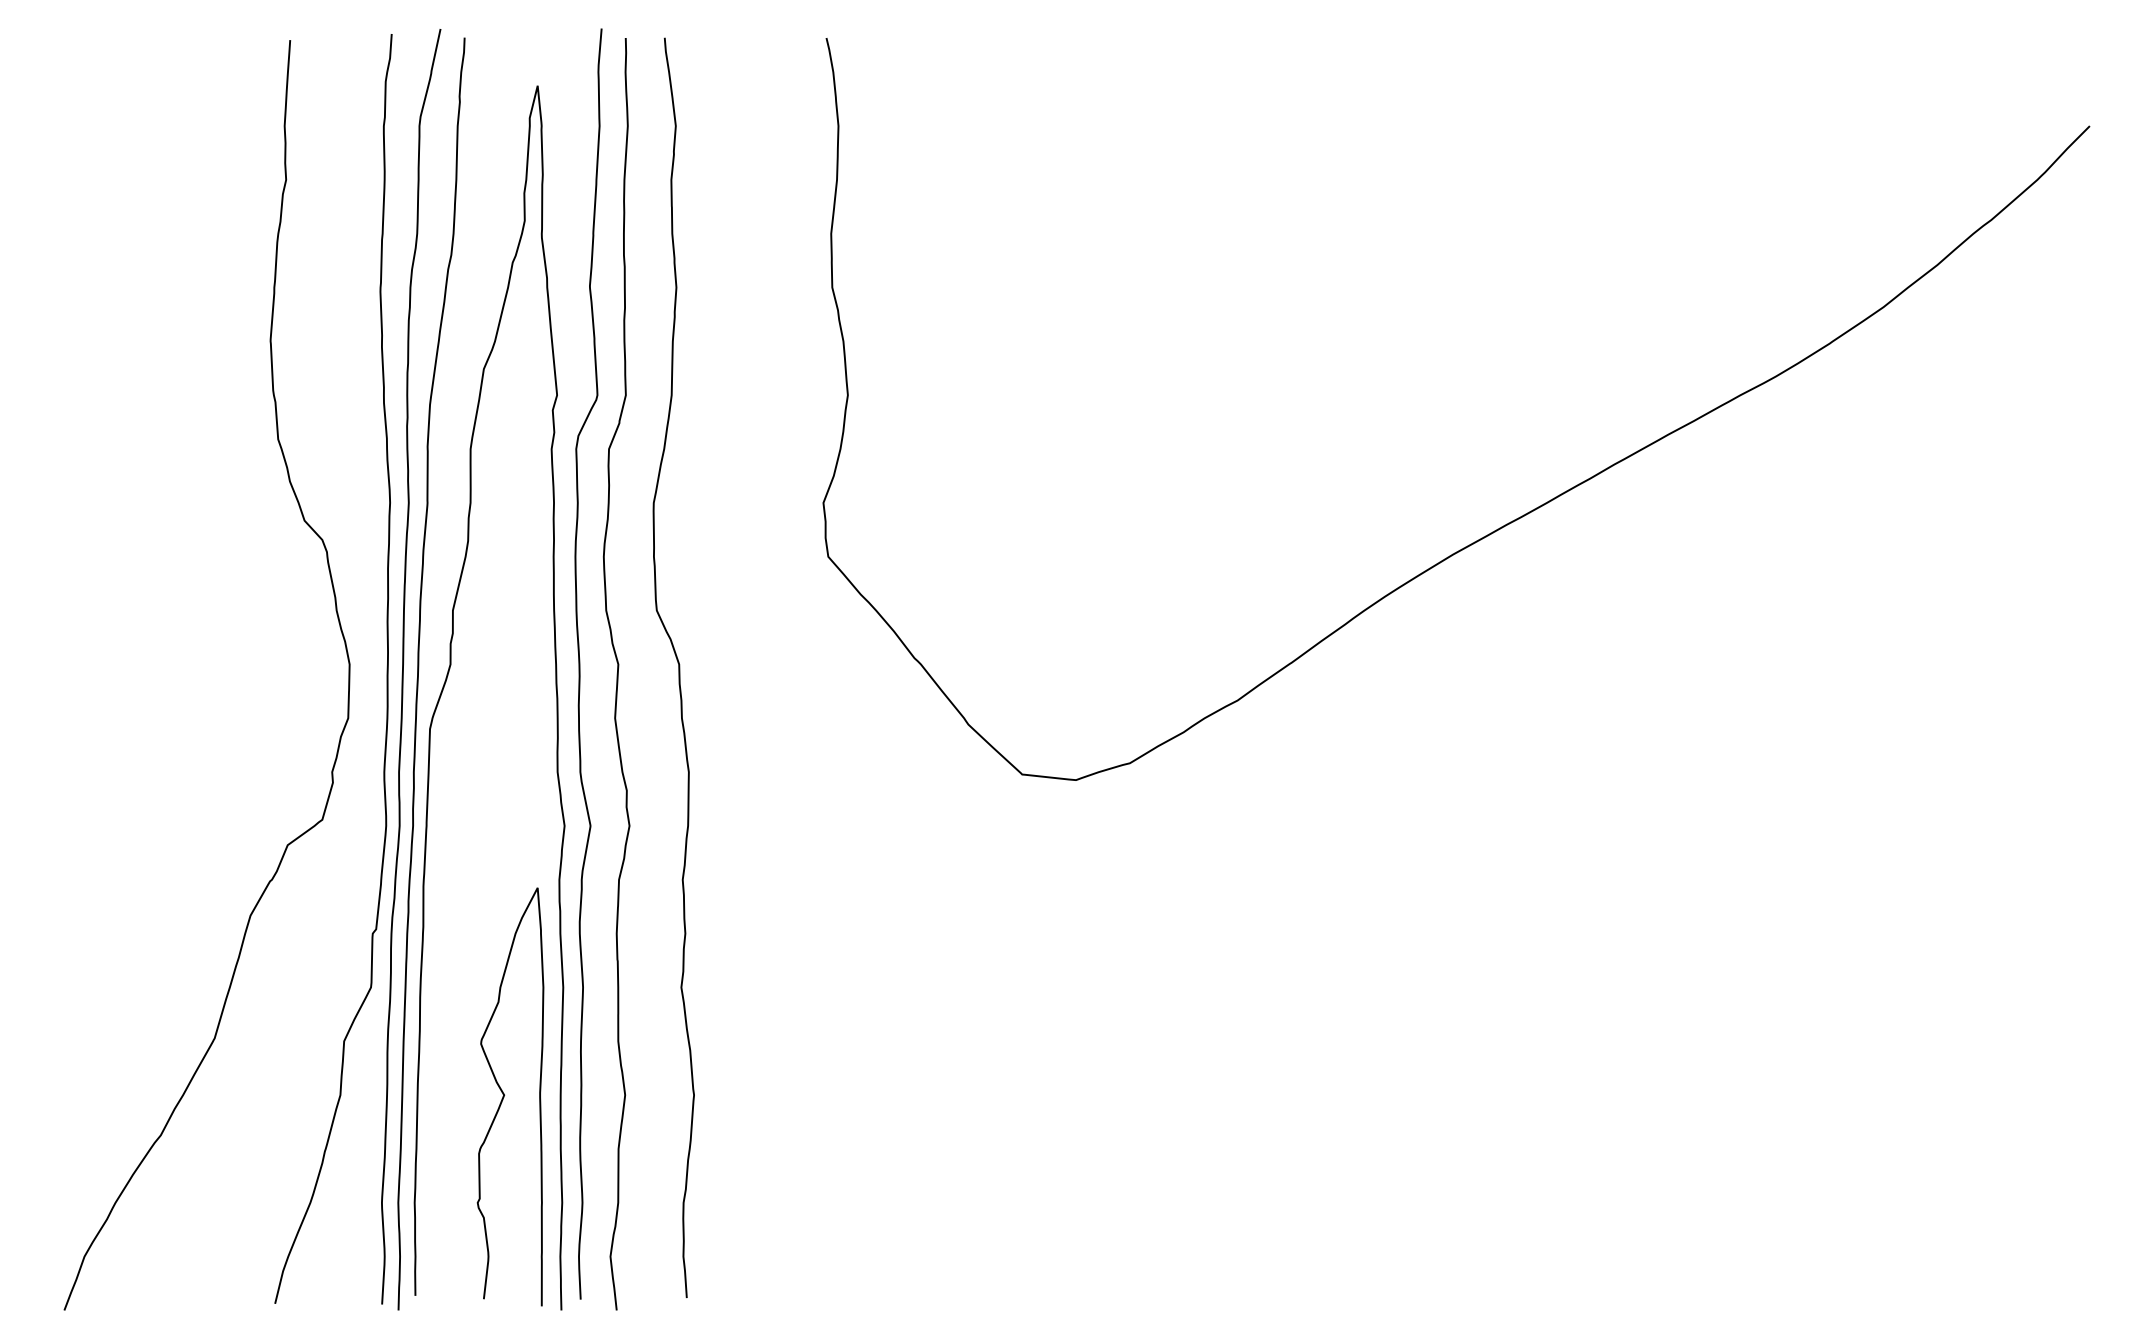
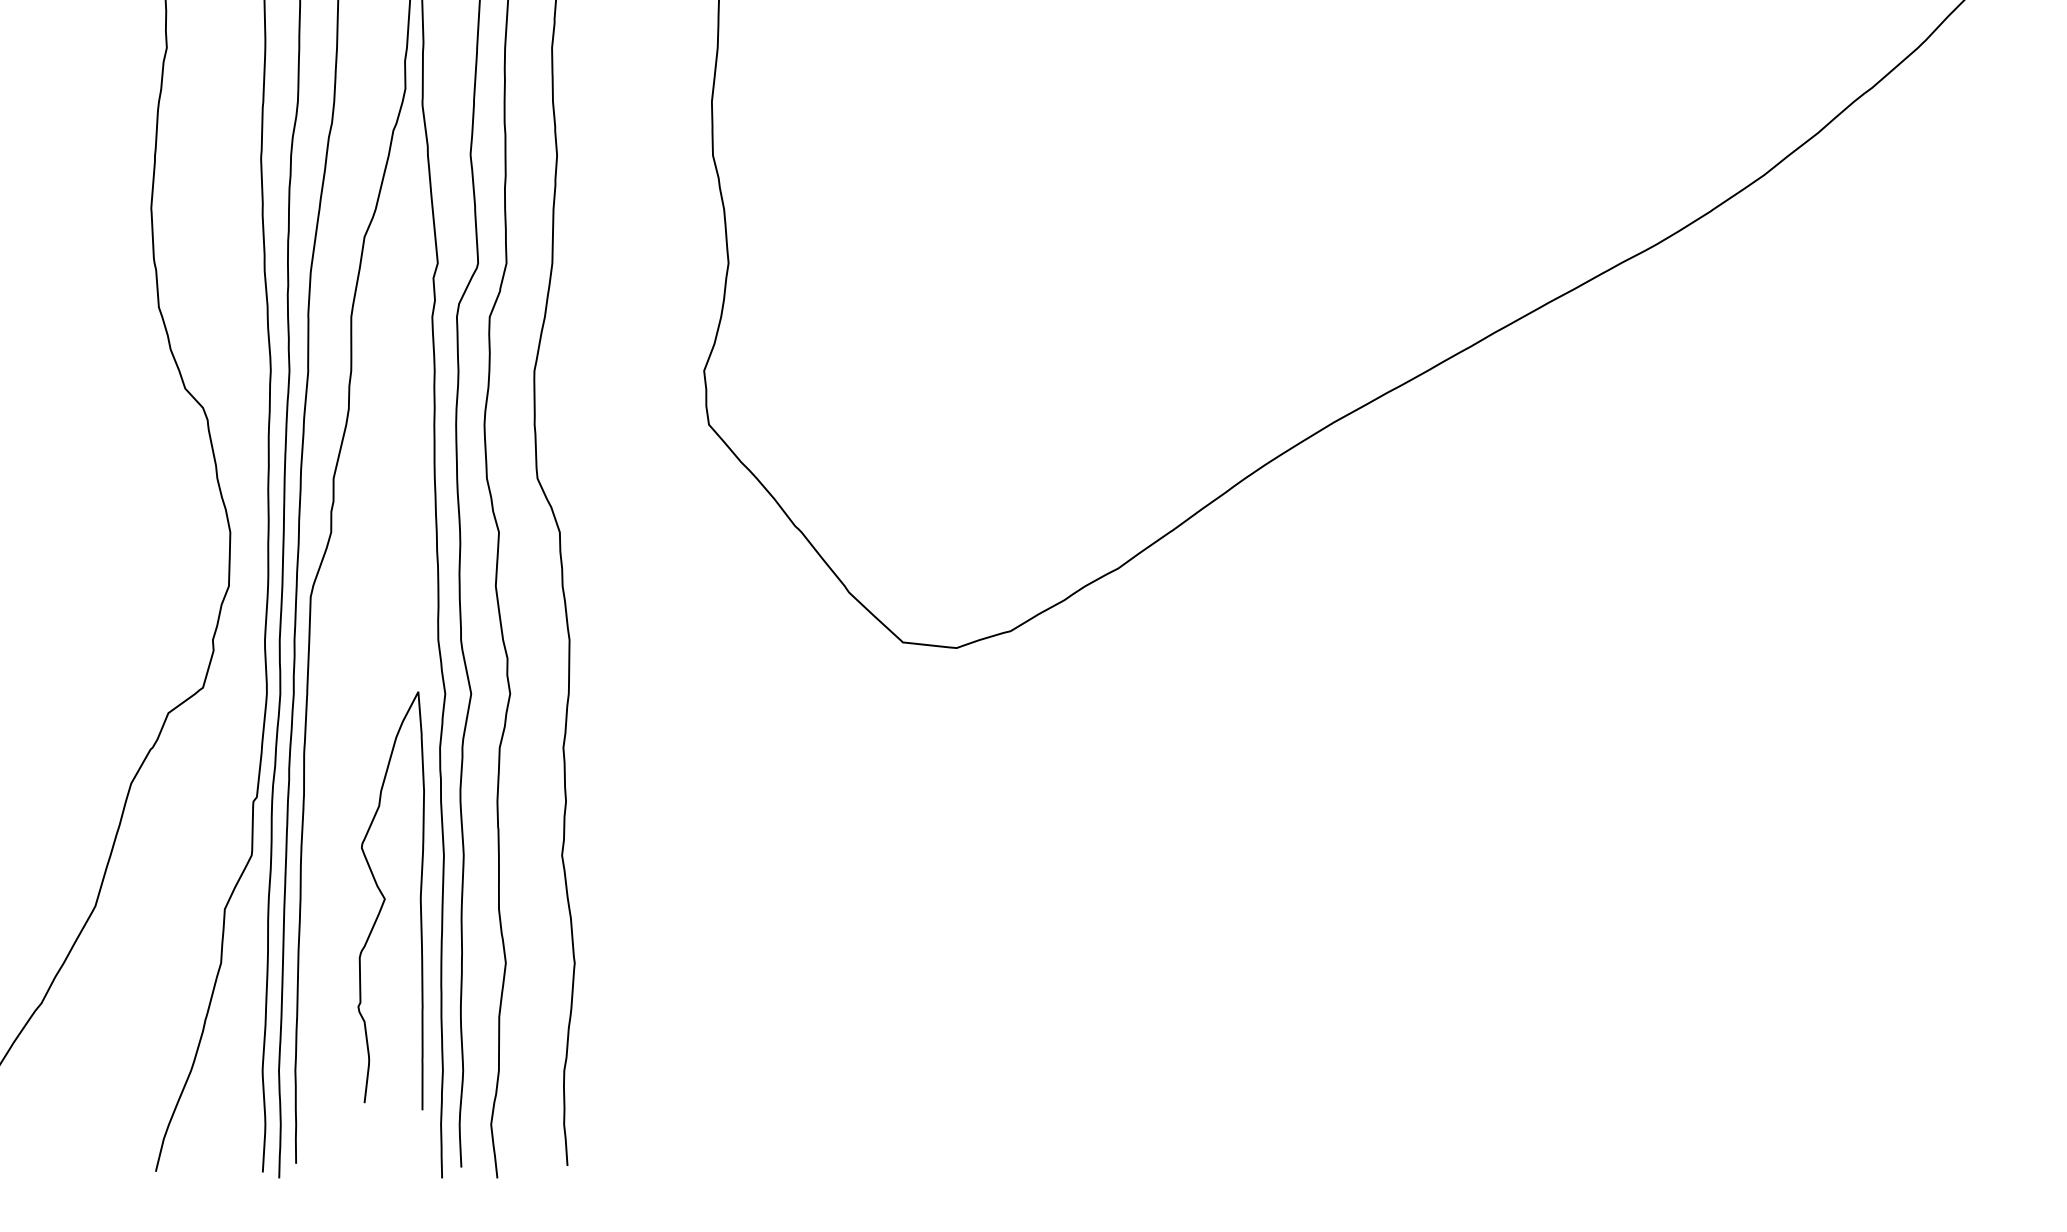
curve: (505, 1095) -> (386, 899), moved

